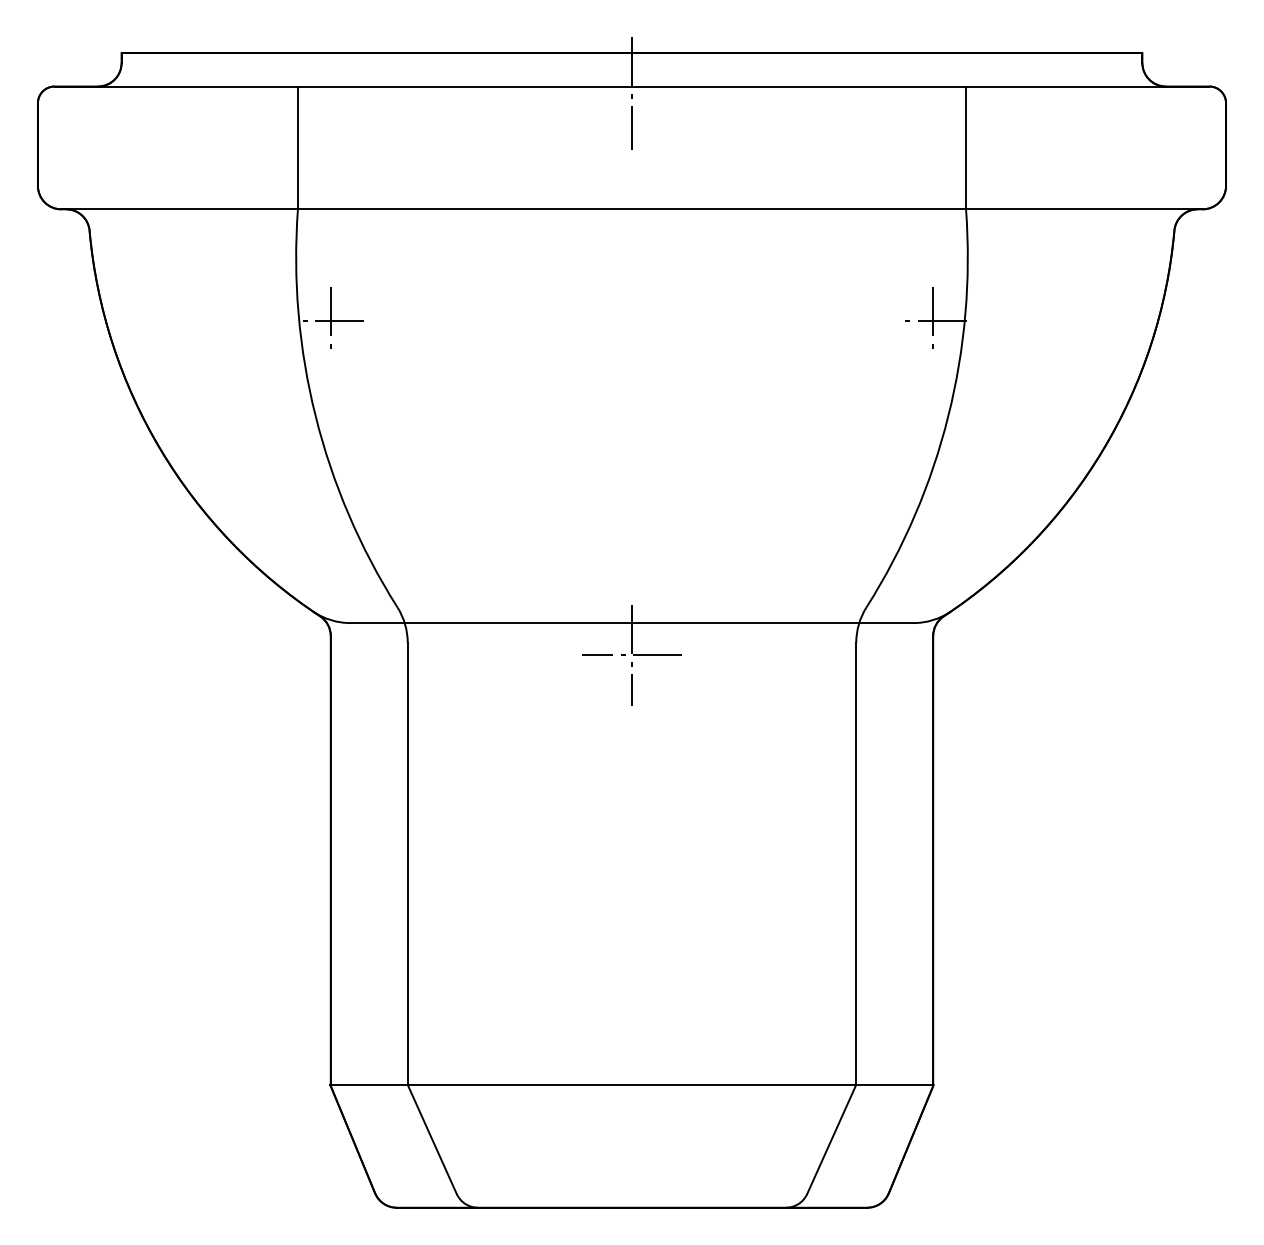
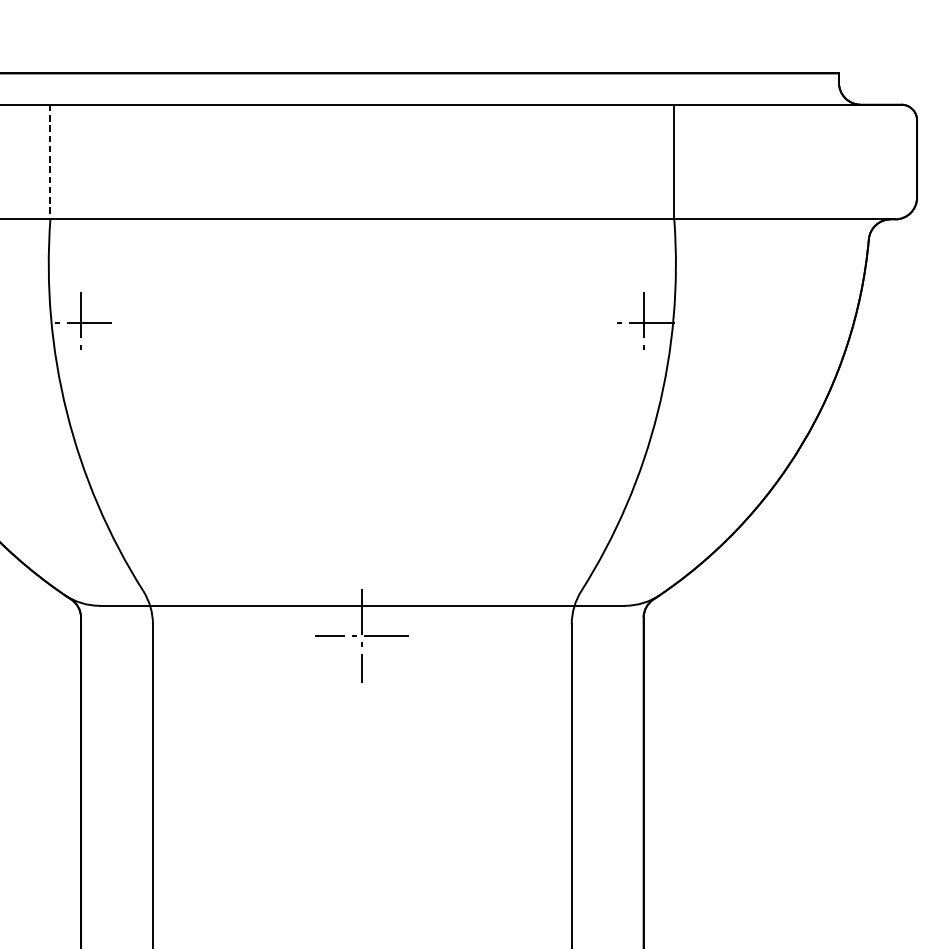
line: (632, 93) -> (362, 111), removed
line: (297, 148) -> (50, 162), solid -> dashed

